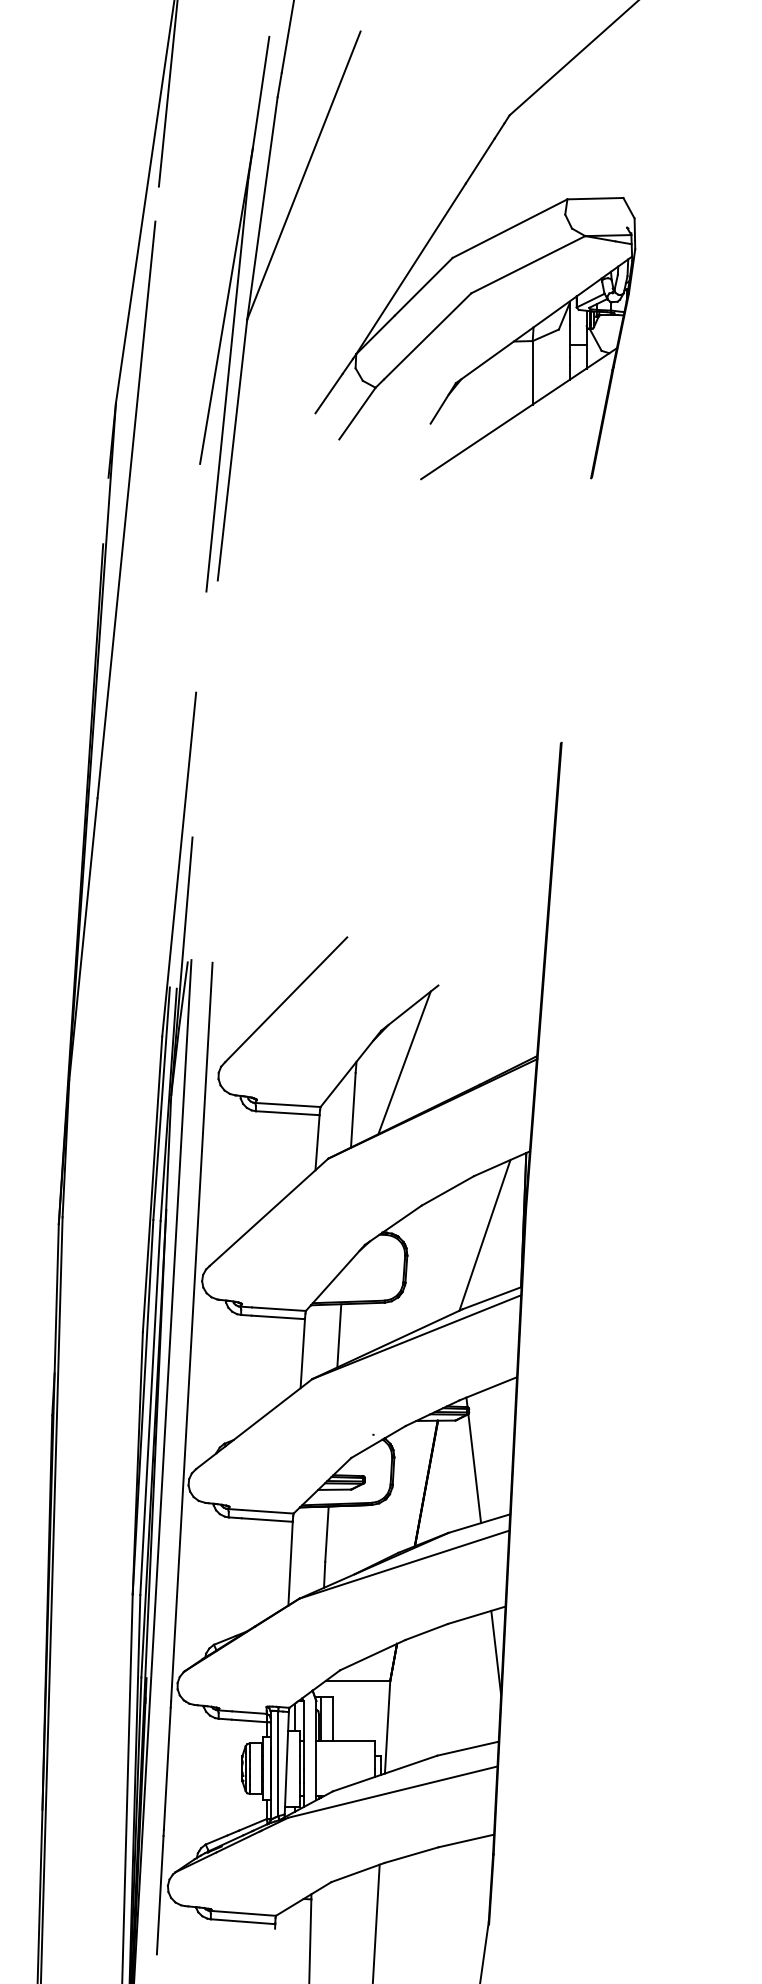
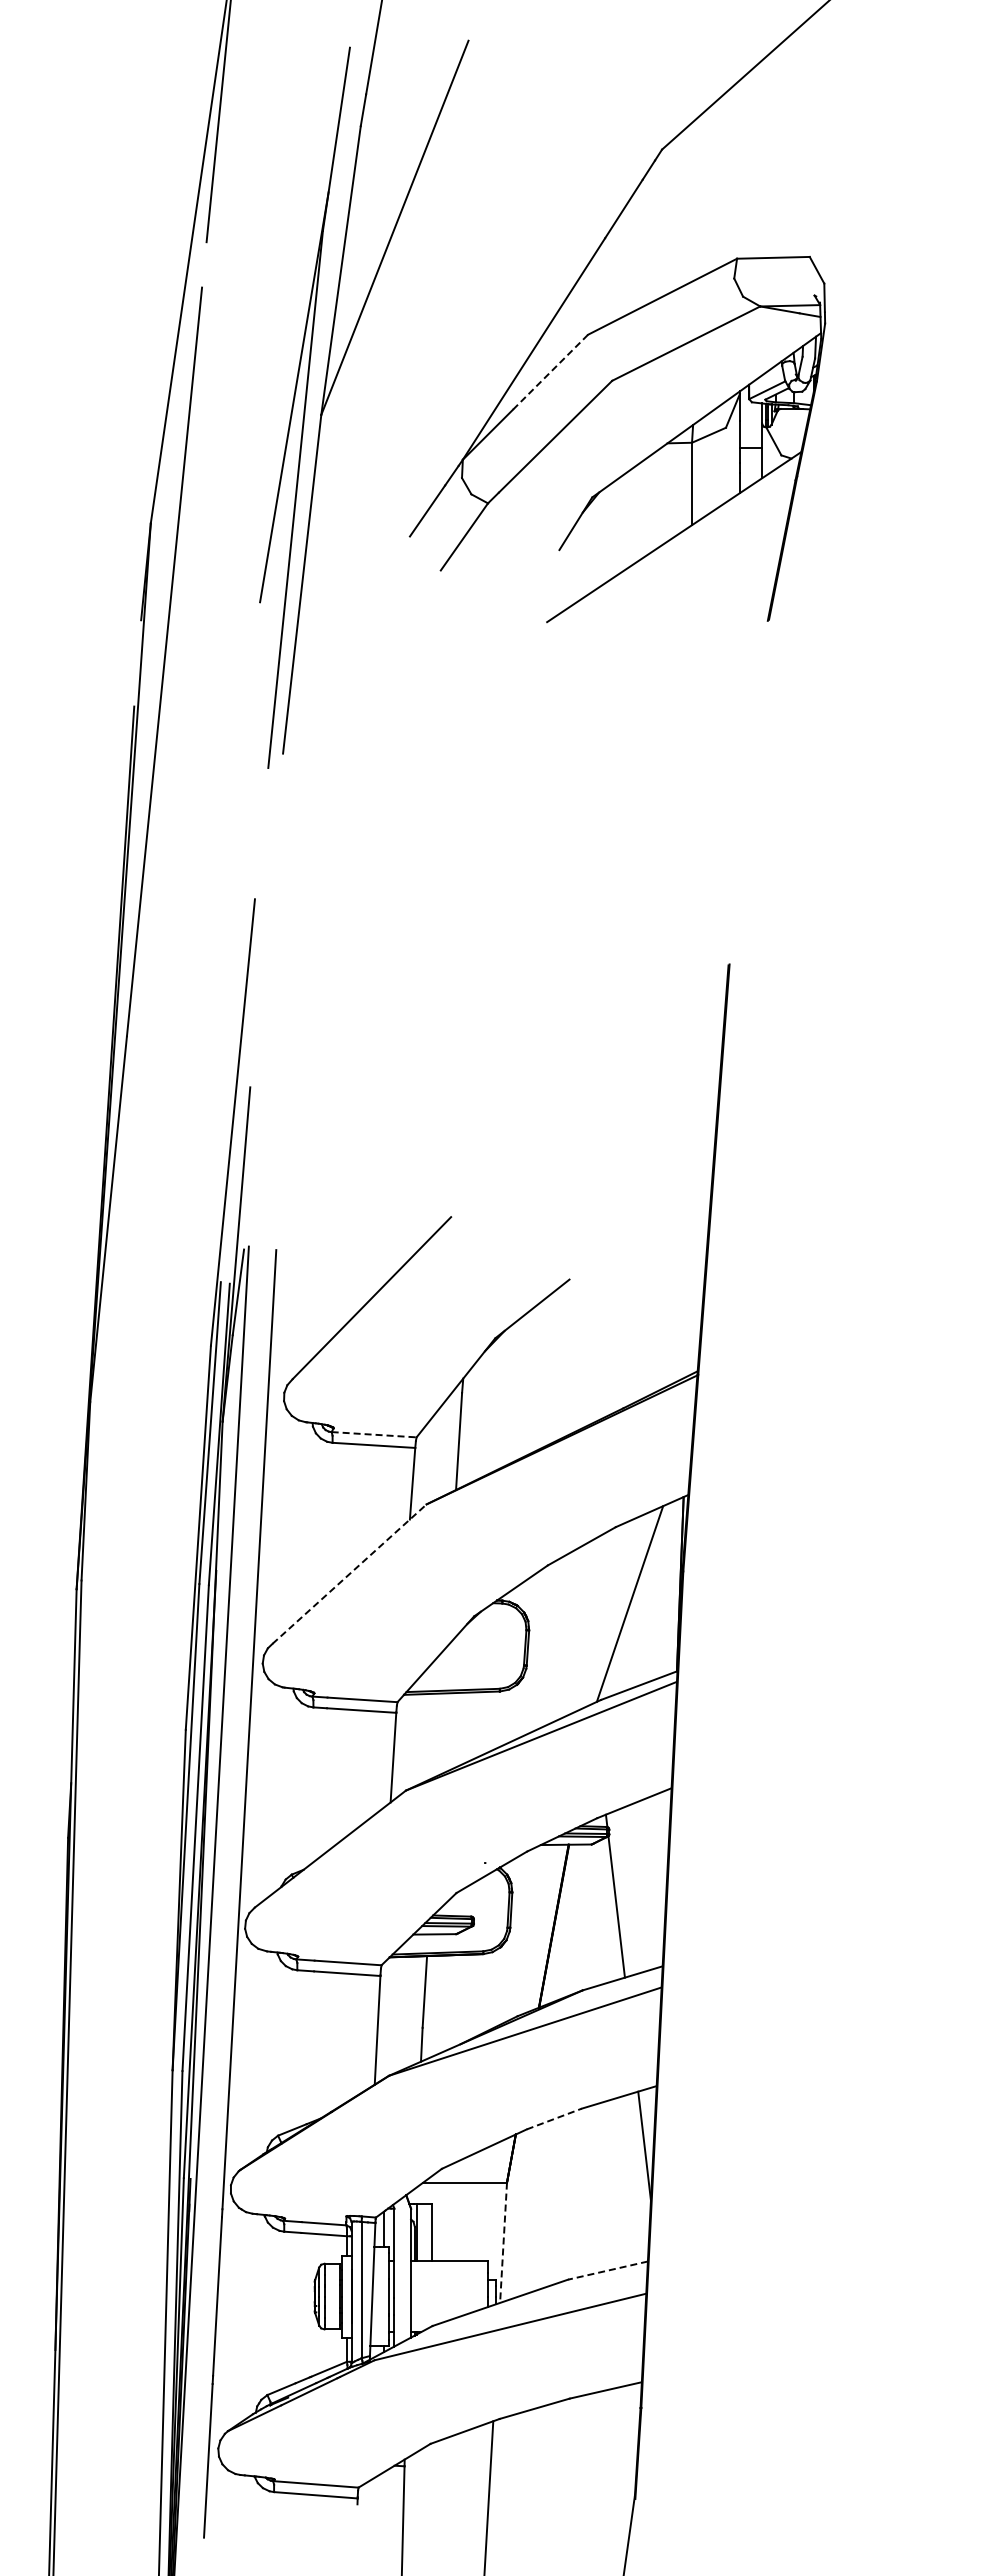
line: (423, 286) -> (550, 371), solid -> dashed
line: (404, 1062) -> (525, 1379), removed
line: (288, 1104) -> (374, 1434), solid -> dashed
line: (268, 1212) -> (349, 1574), solid -> dashed
line: (339, 1335) -> (440, 1734), removed
line: (426, 1631) -> (554, 2118), solid -> dashed
line: (387, 1727) -> (503, 2243), solid -> dashed
line: (468, 1748) -> (608, 2270), solid -> dashed

